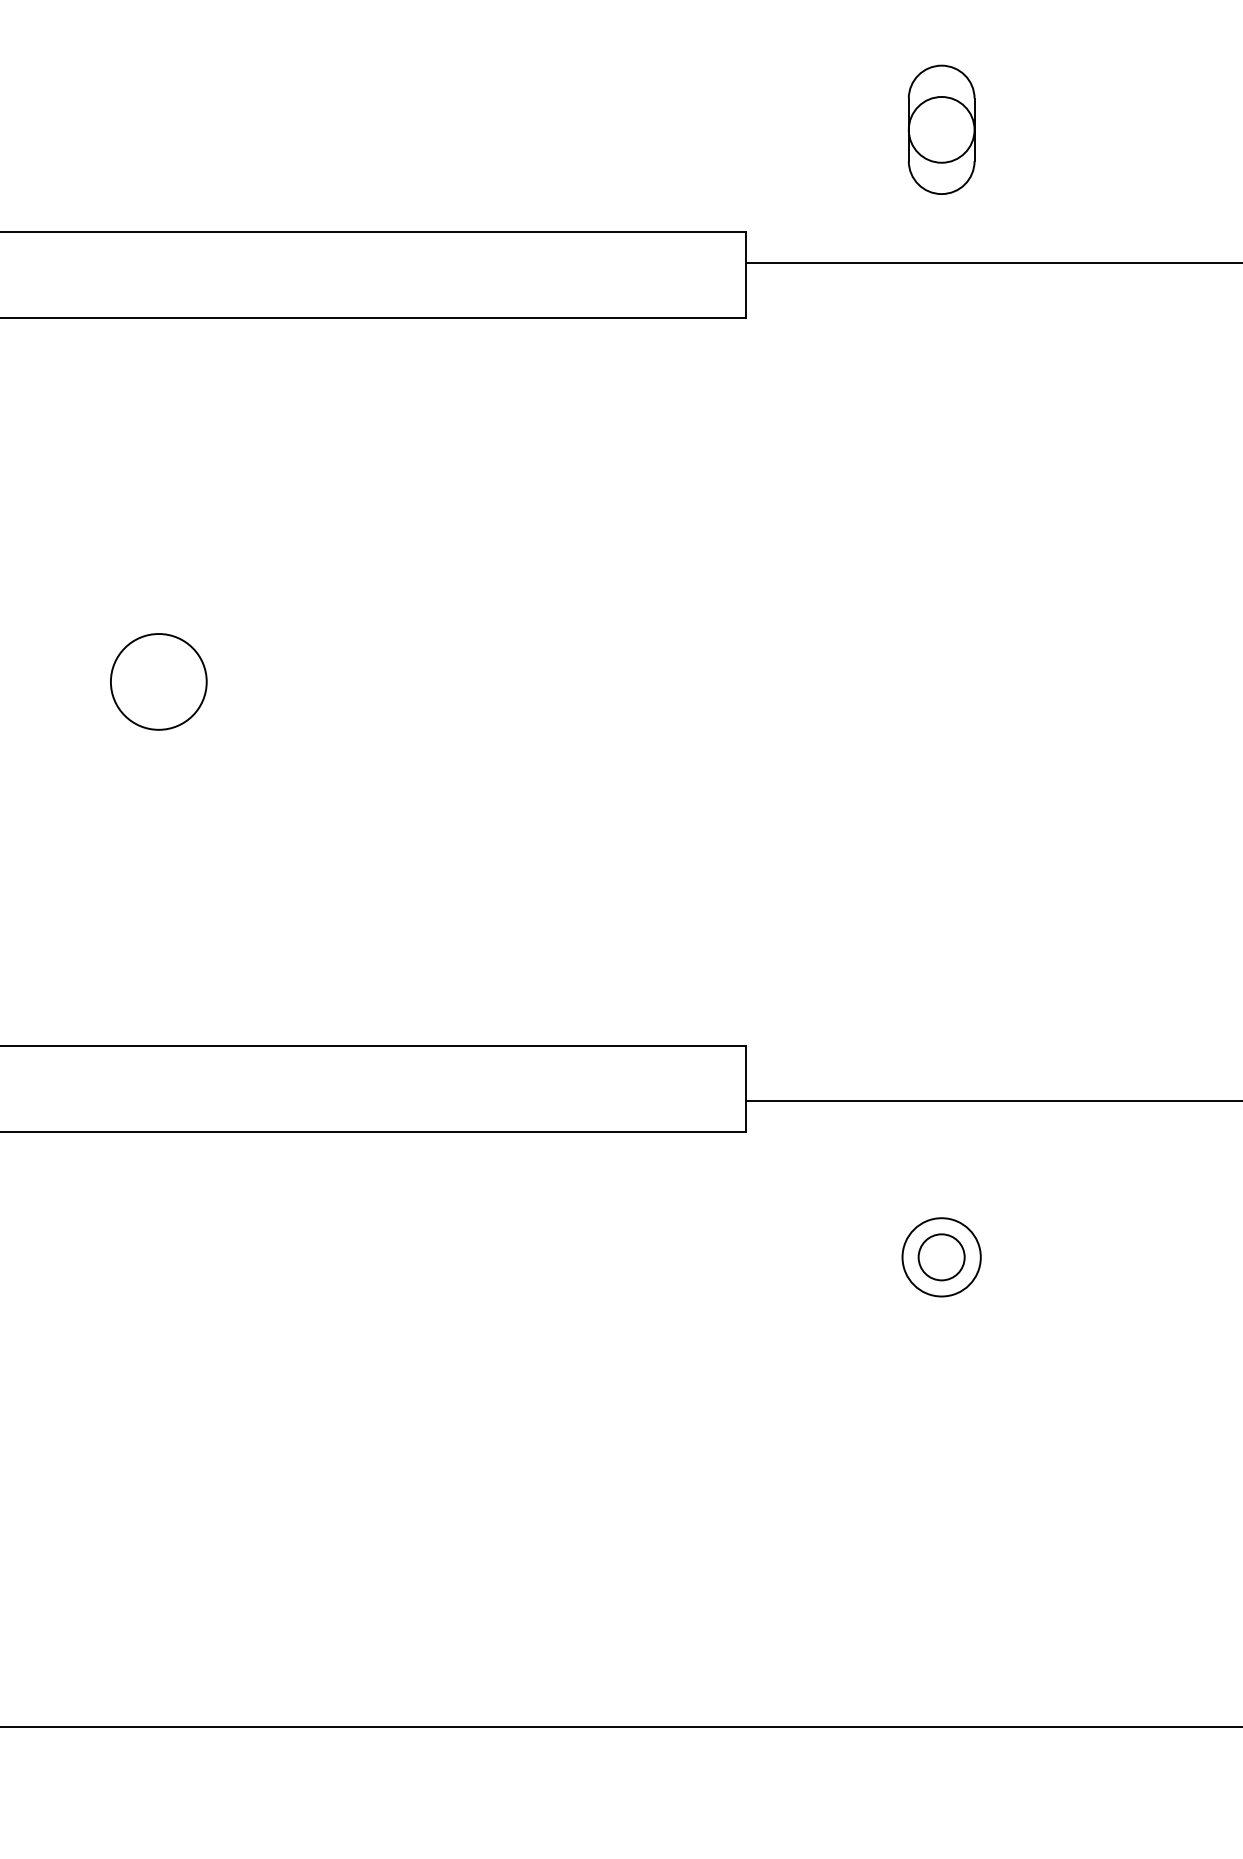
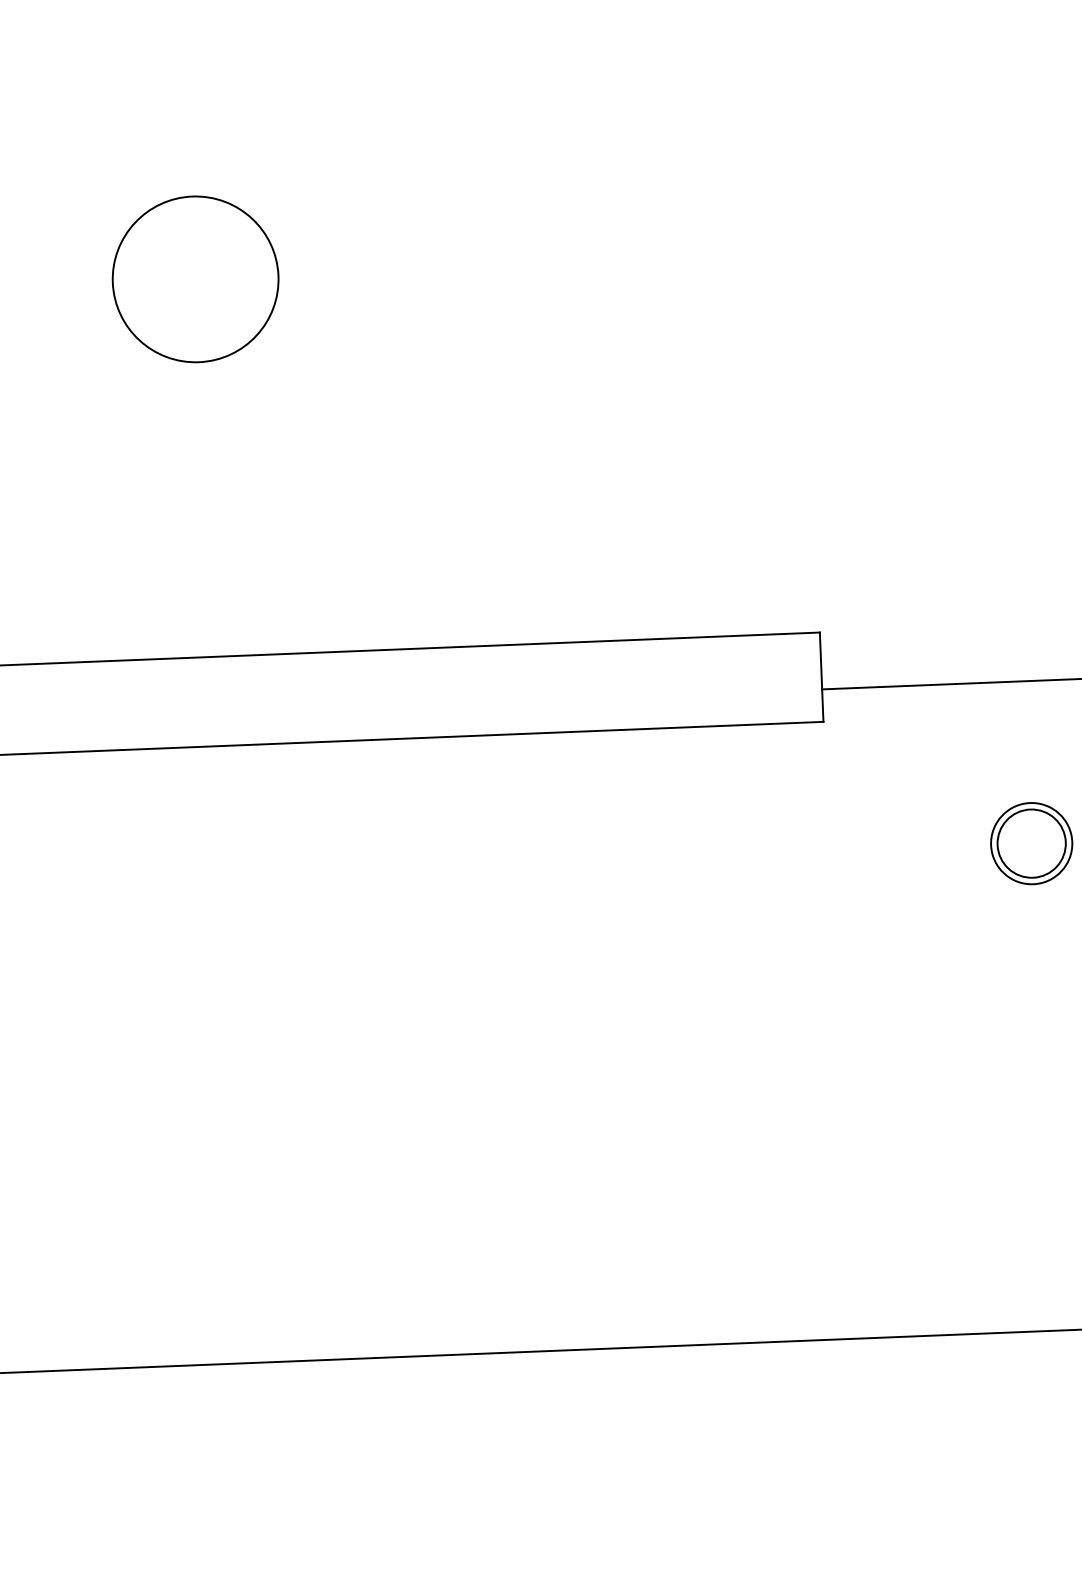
circle: (158, 681) -> (195, 279), size x1.67
circle: (941, 1257) -> (1031, 843), size x1.43

